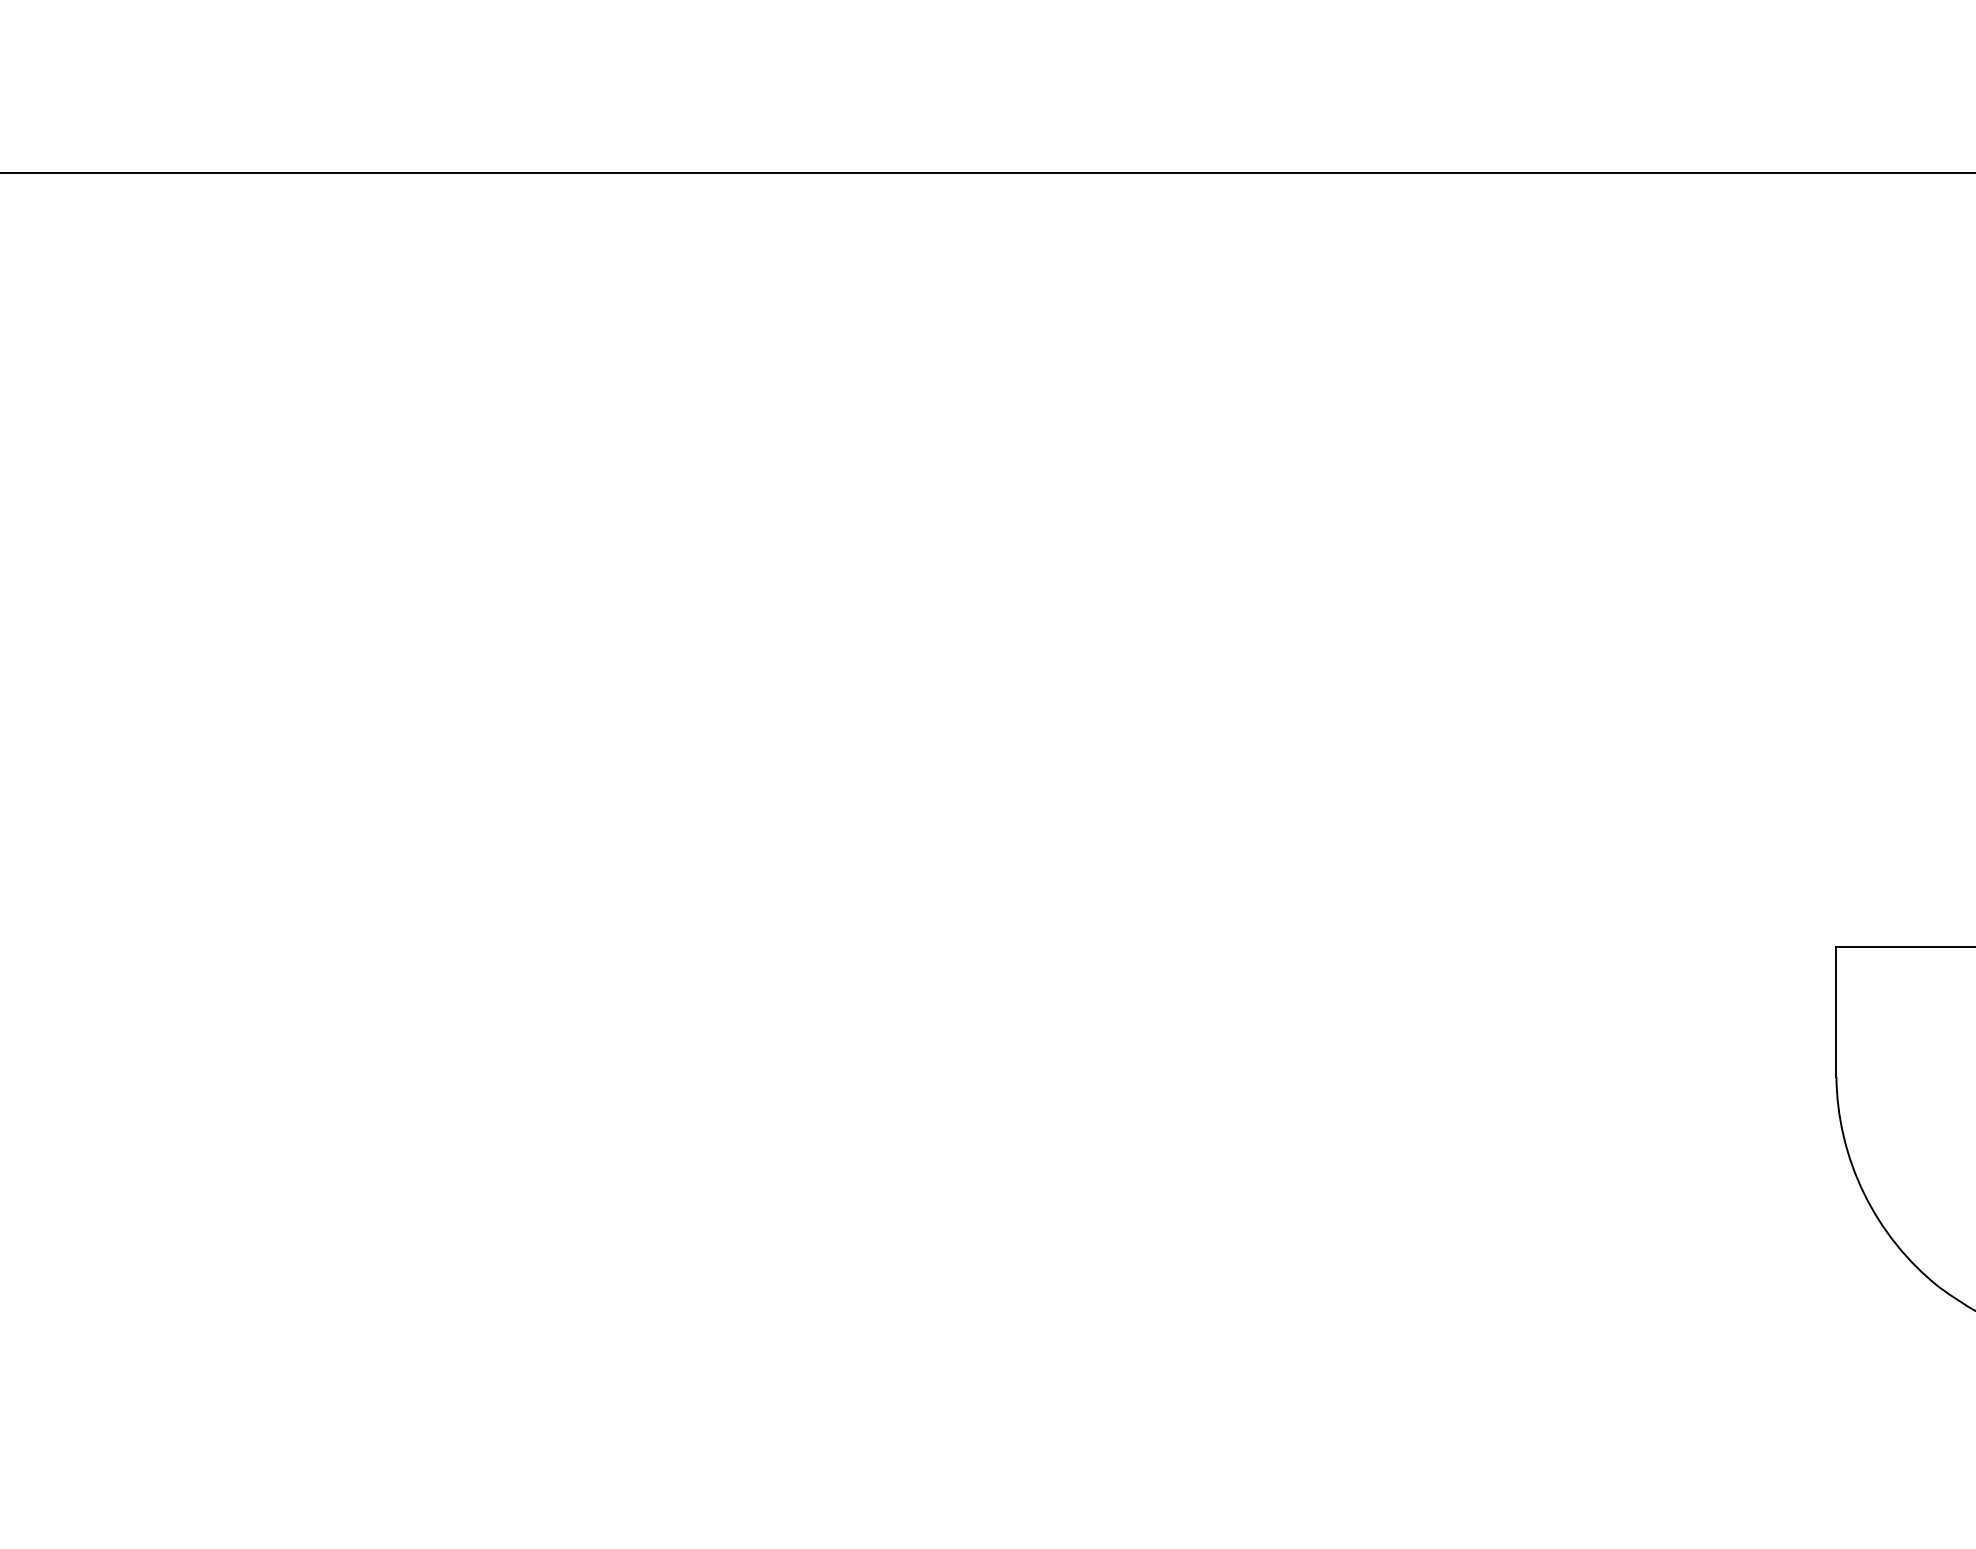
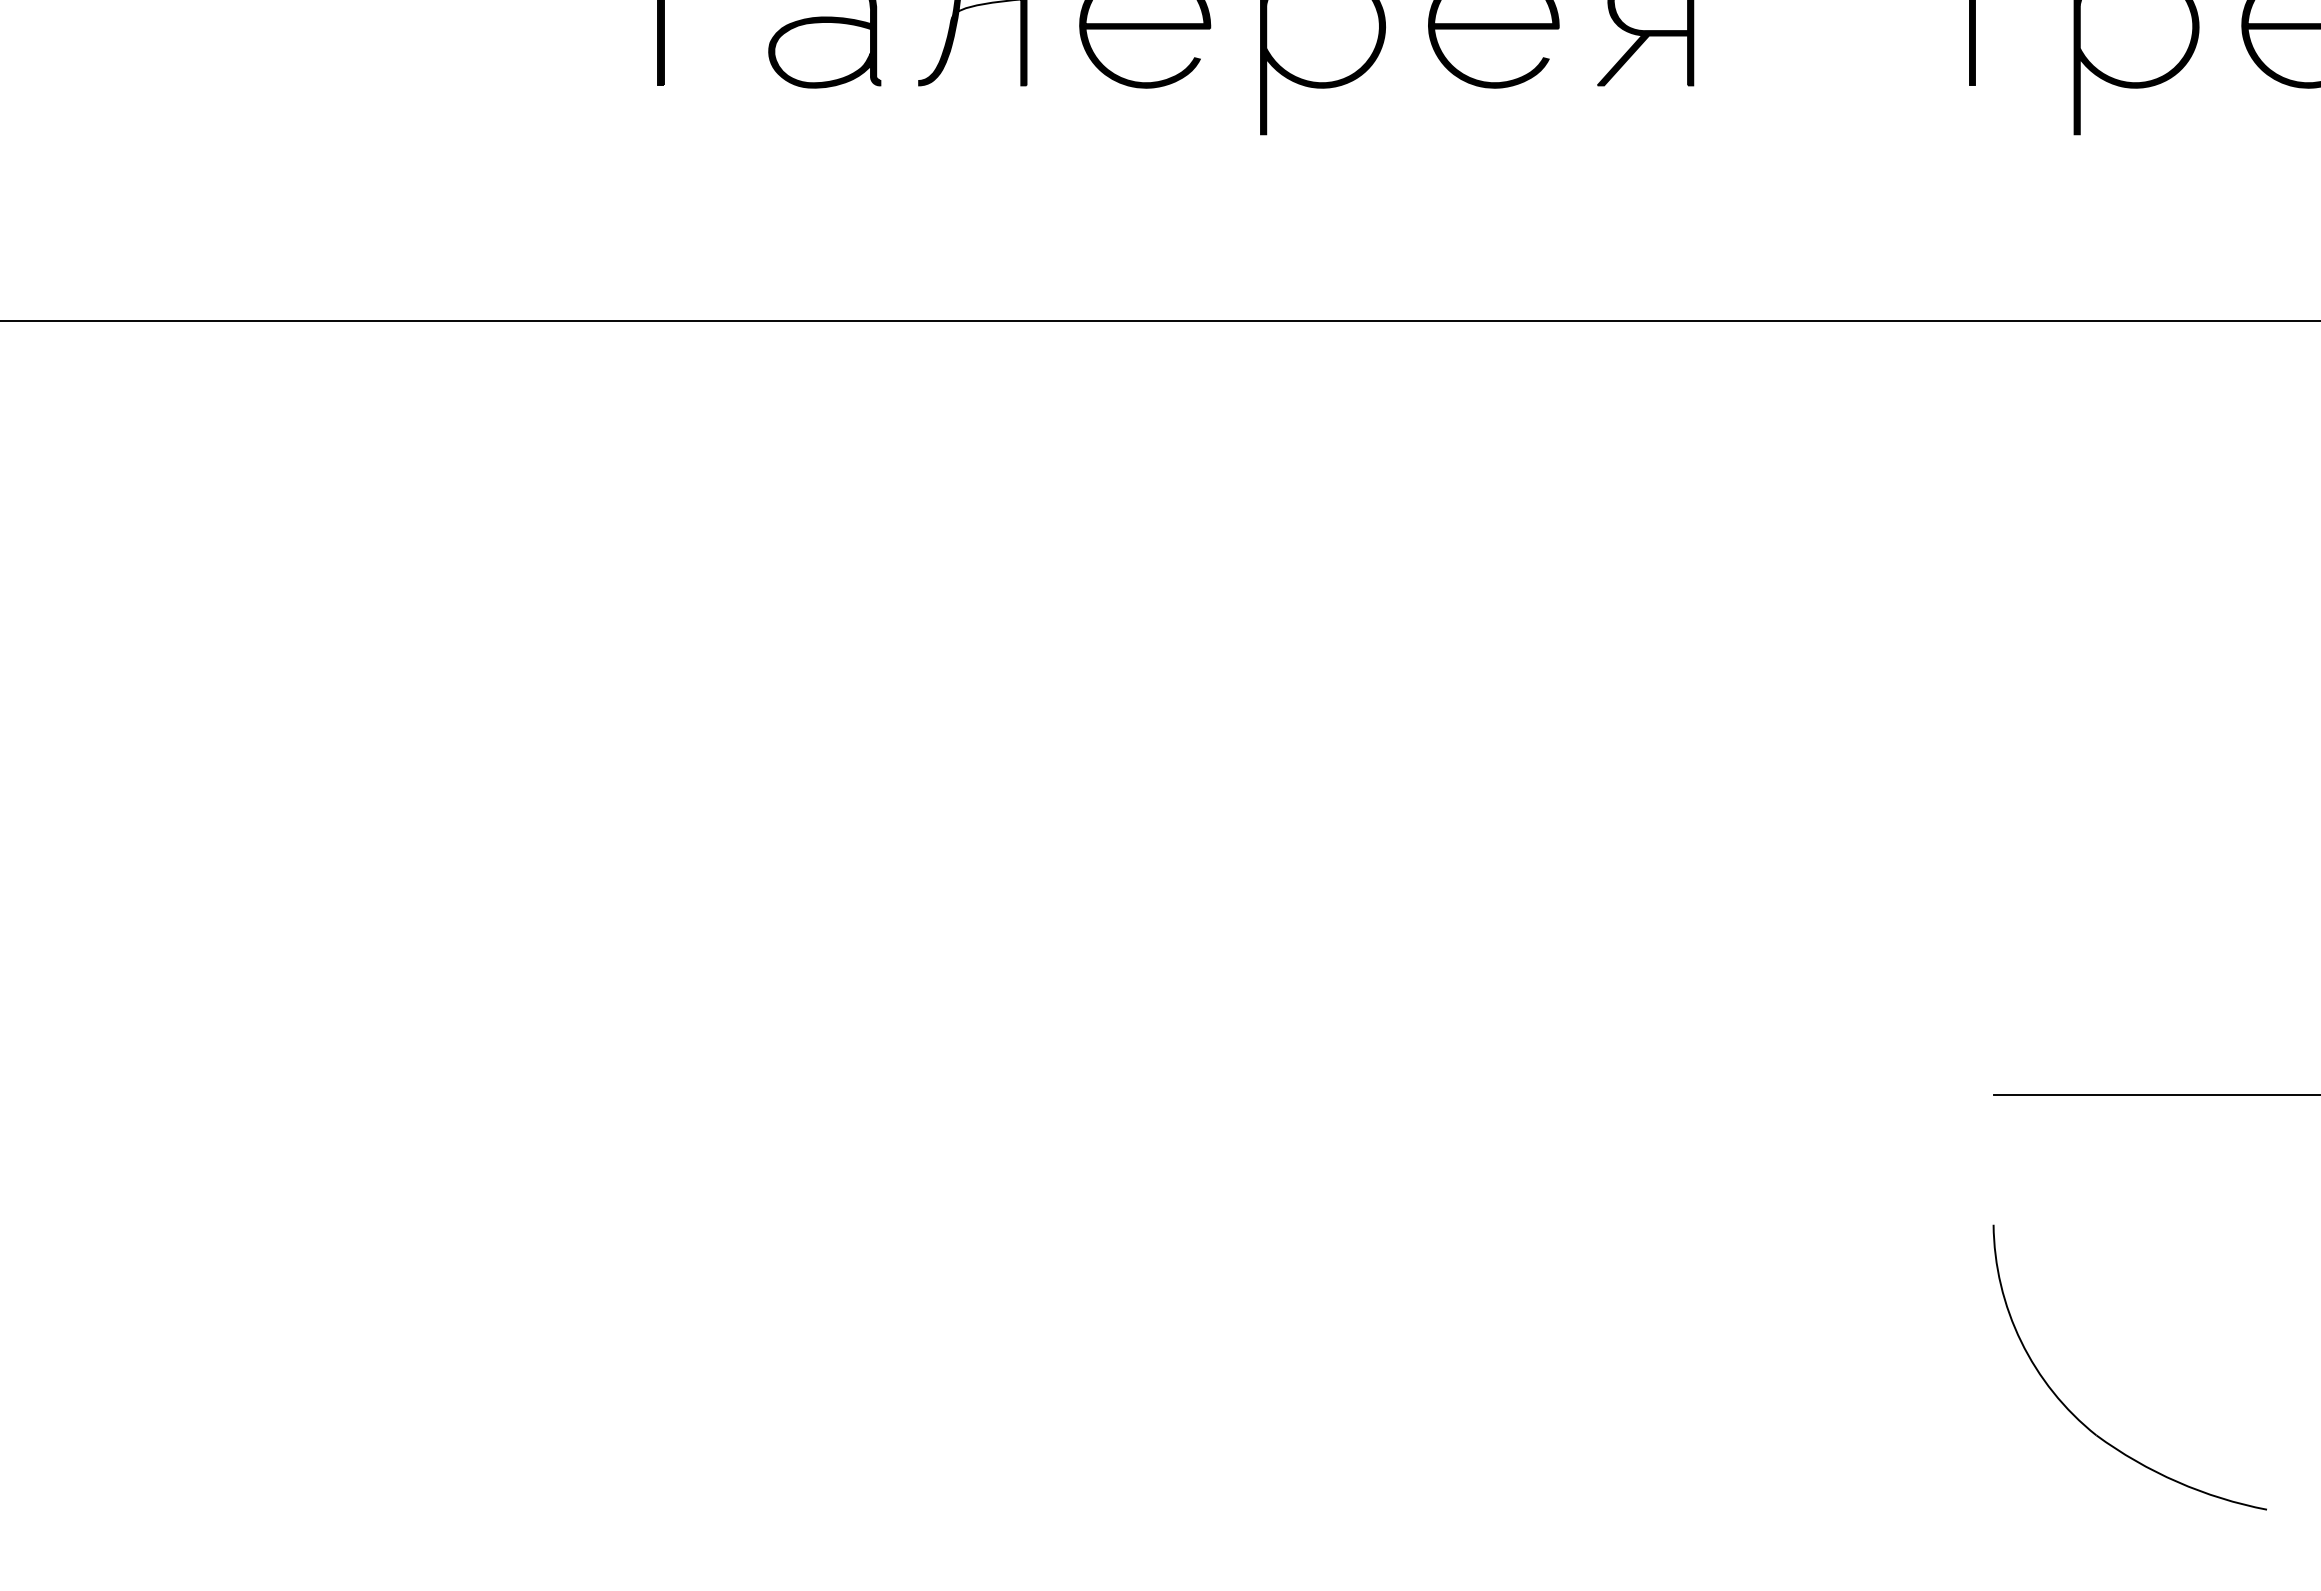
line: (1836, 1011) -> (1993, 1159), removed

